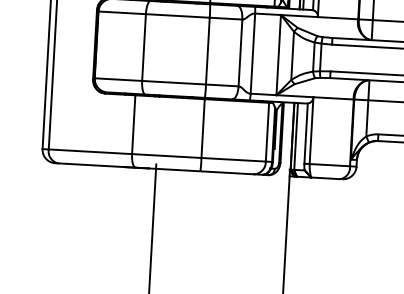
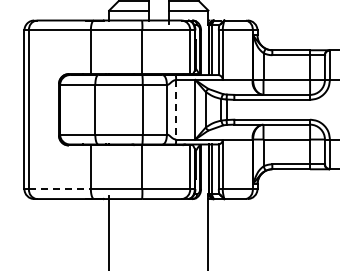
line: (253, 53) -> (176, 109), solid -> dashed
line: (89, 152) -> (59, 189), solid -> dashed

